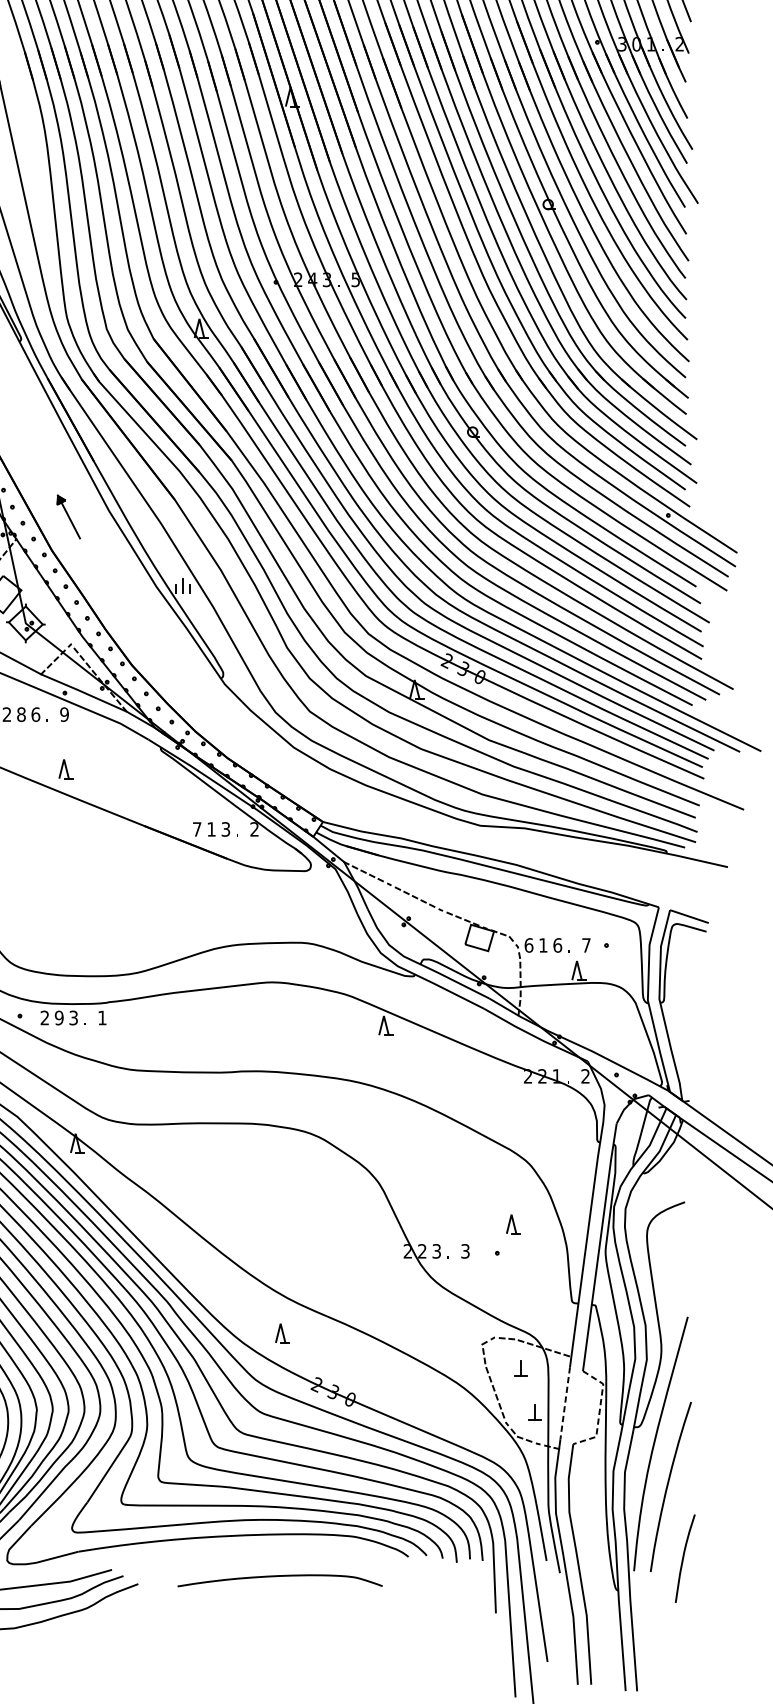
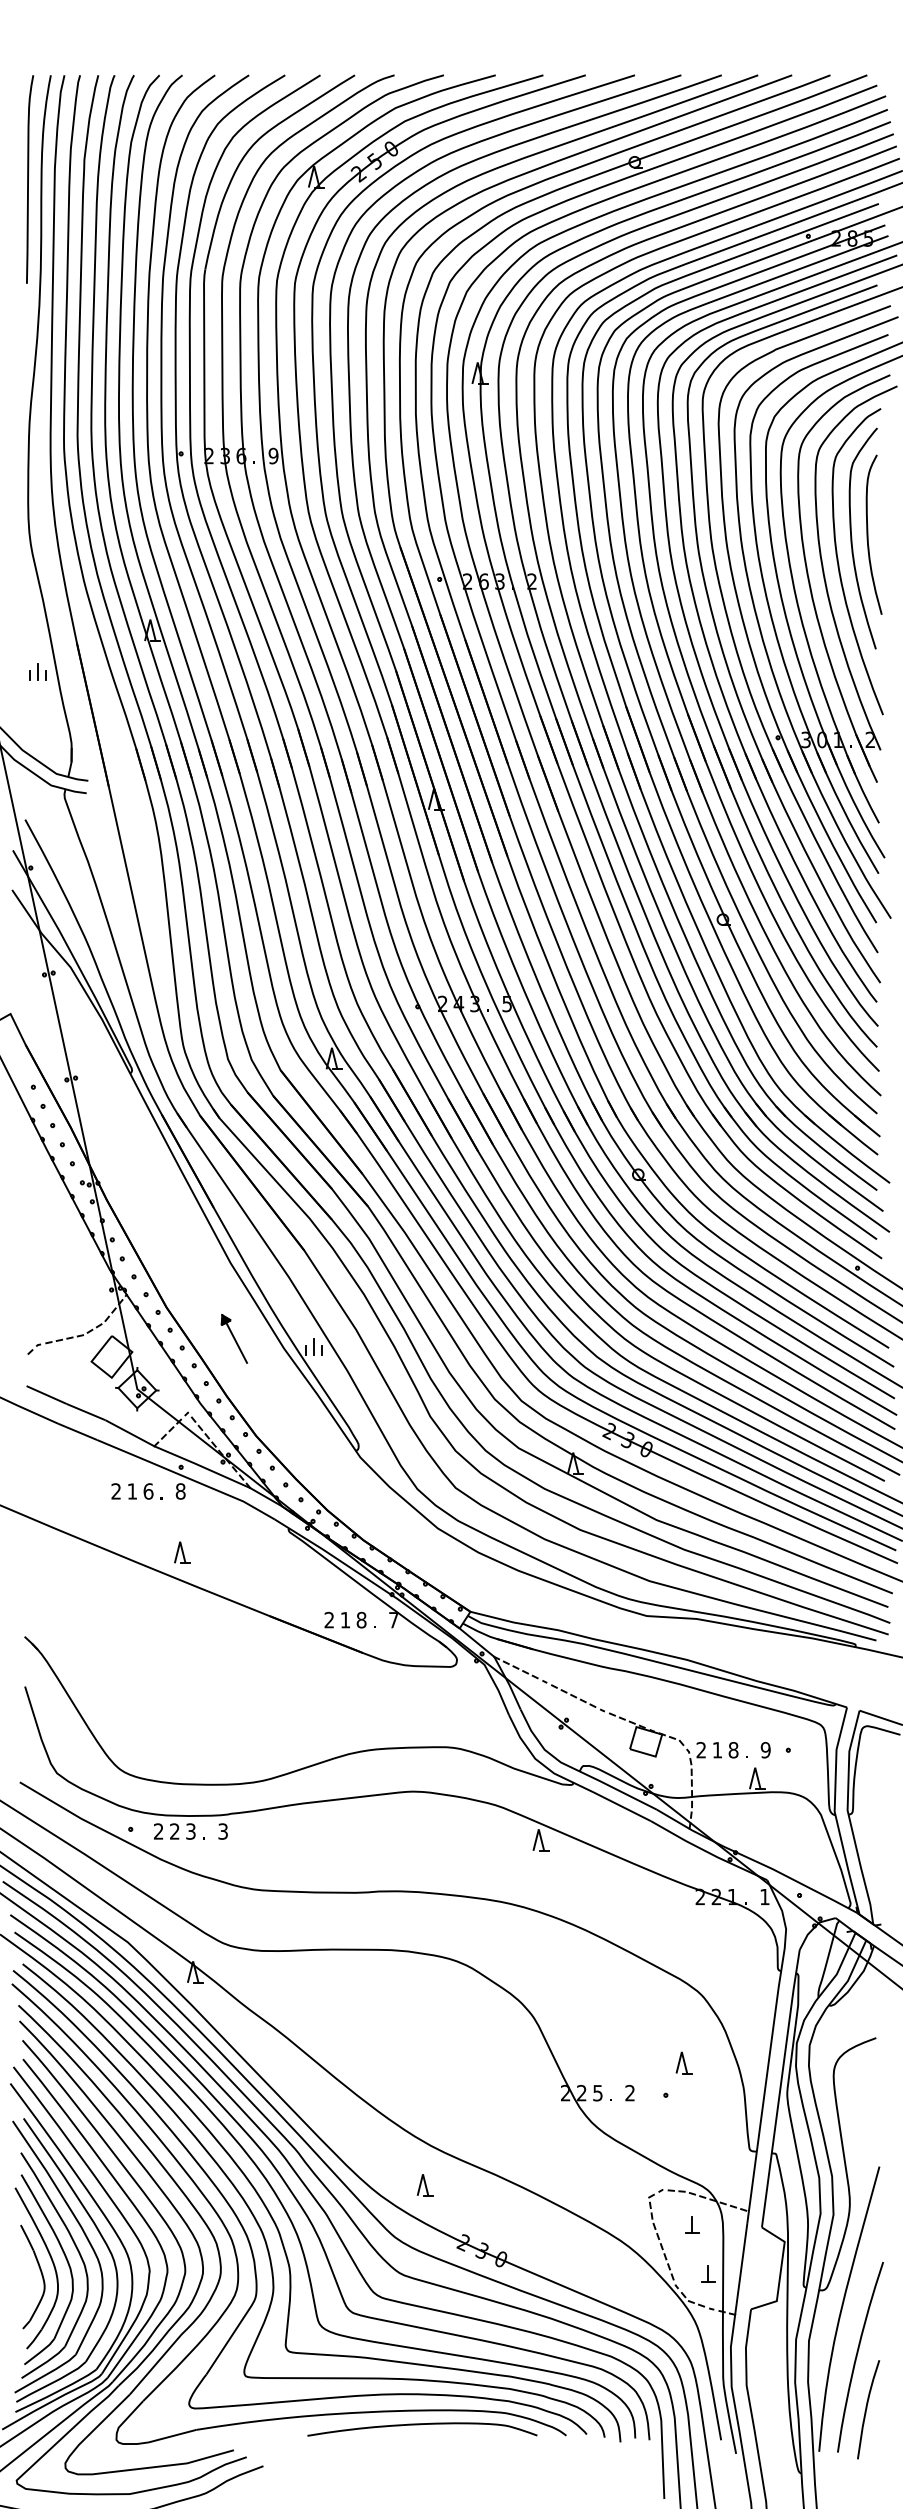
part: (67, 516) -> (233, 1338), moved
text: (21, 714) -> (132, 1491), 8 -> 1
text: (64, 714) -> (180, 1491), 9 -> 8
text: (196, 828) -> (328, 1619), 7 -> 2
text: (254, 828) -> (393, 1619), 2 -> 7
text: (225, 829) -> (361, 1620), 3 -> 8
text: (529, 945) -> (701, 1750), 6 -> 2
text: (557, 945) -> (733, 1750), 6 -> 8
text: (586, 945) -> (765, 1750), 7 -> 9
text: (59, 1017) -> (174, 1831), 9 -> 2
text: (101, 1017) -> (222, 1831), 1 -> 3
text: (585, 1075) -> (764, 1896), 2 -> 1
text: (436, 1250) -> (597, 2092), 3 -> 5
text: (464, 1251) -> (629, 2093), 3 -> 2
line: (565, 1403) -> (742, 2263), dashed -> solid
line: (599, 1411) -> (780, 2272), dashed -> solid
curve: (684, 1557) -> (867, 2408), moved
curve: (278, 1577) -> (420, 2425), moved

